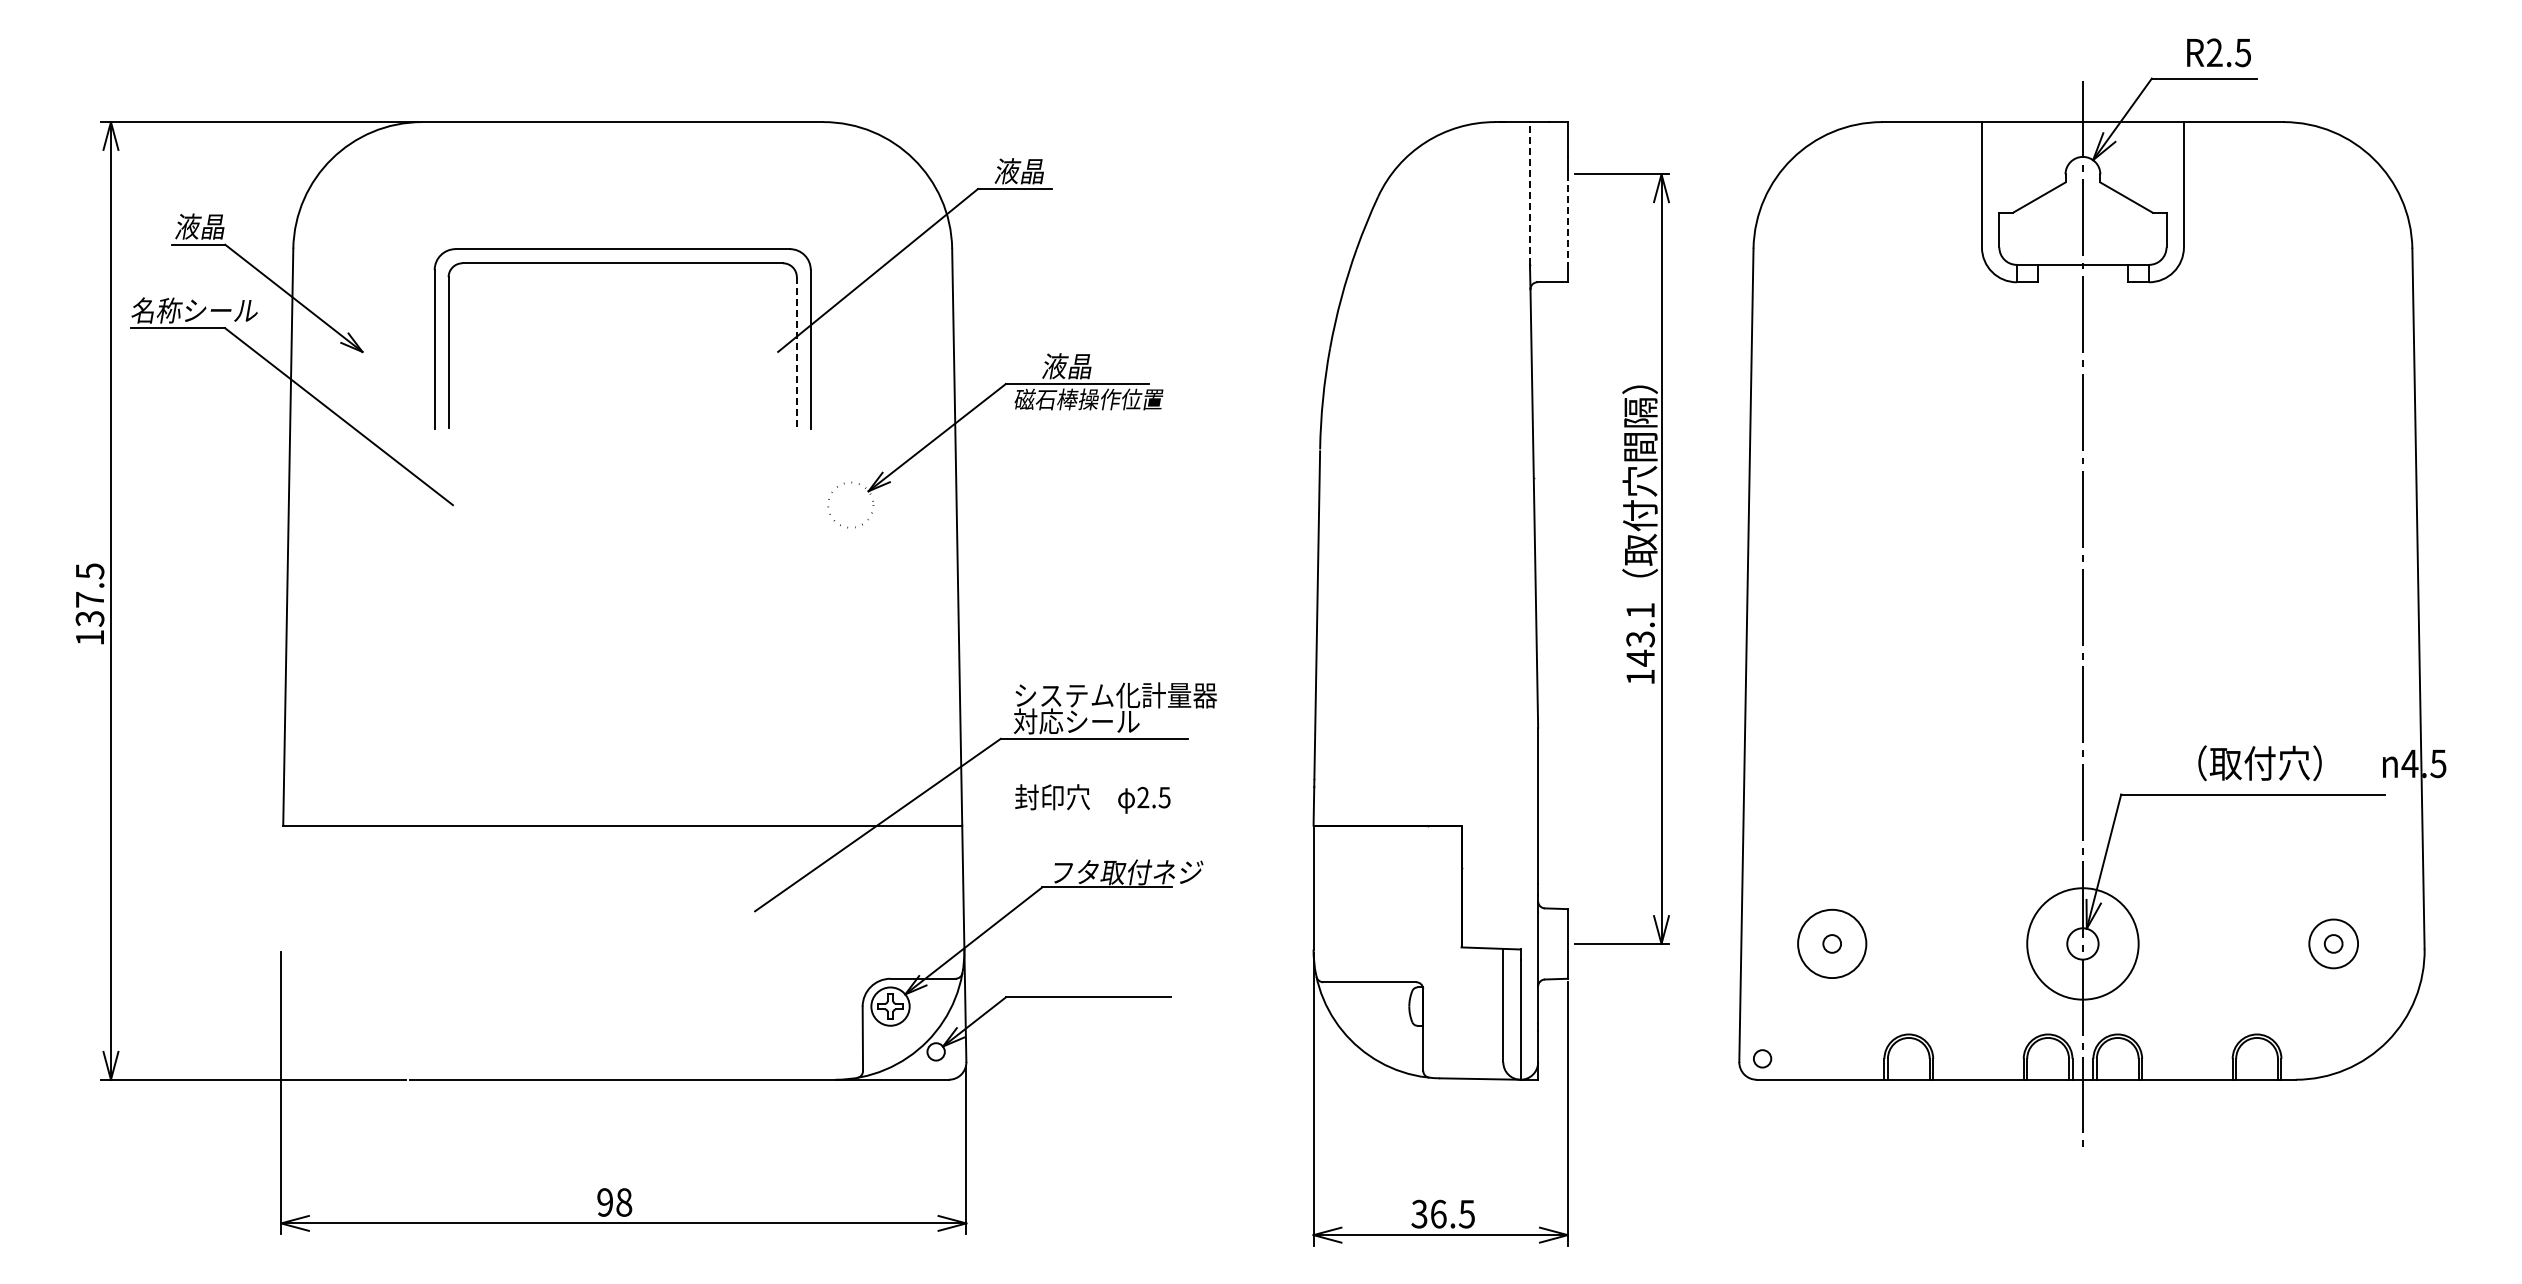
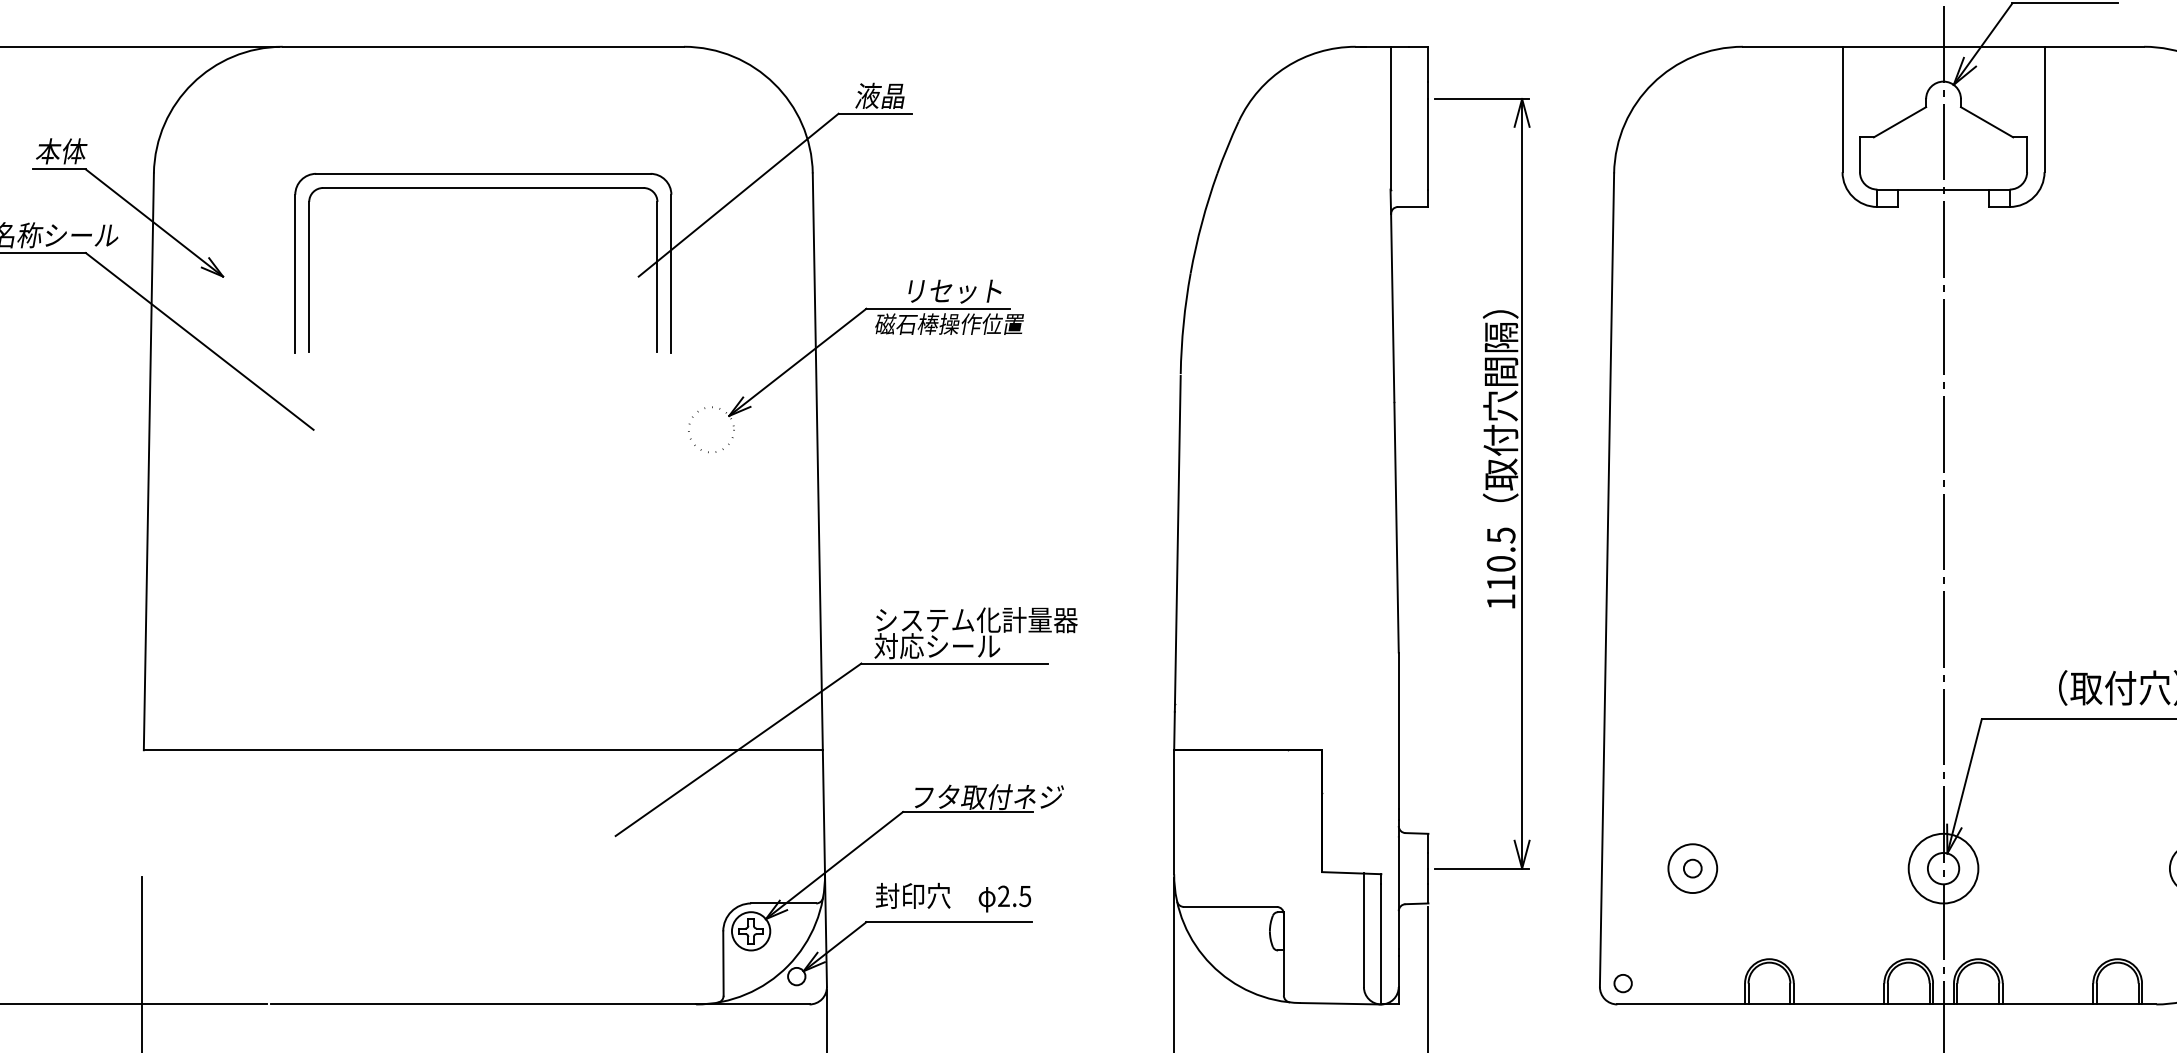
line: (1529, 192) -> (1390, 117), dashed -> solid
line: (1567, 220) -> (1428, 145), dashed -> solid
text: (200, 226) -> (61, 151), 液晶 -> 本体
line: (796, 352) -> (657, 277), dashed -> solid
text: (1091, 366) -> (952, 291), 液晶 -> リセット
text: (1640, 634) -> (1501, 559), 143.1 -> 110.5
text: (1092, 798) -> (953, 897), moved
circle: (1831, 943) -> (1692, 868), size x0.71
circle: (2082, 943) -> (1943, 868), size x0.62

